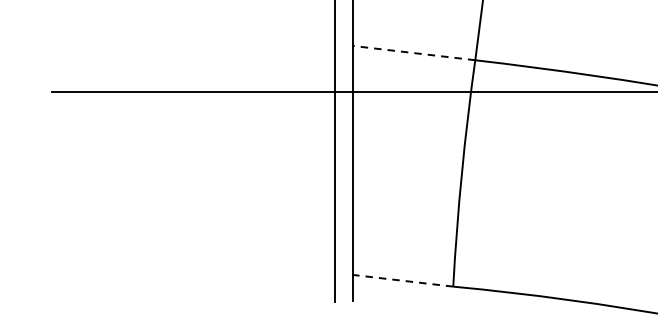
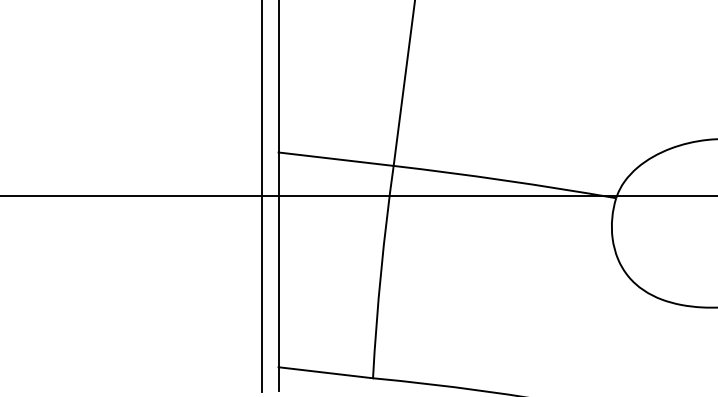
line: (414, 53) -> (336, 159), dashed -> solid
line: (402, 280) -> (325, 372), dashed -> solid

